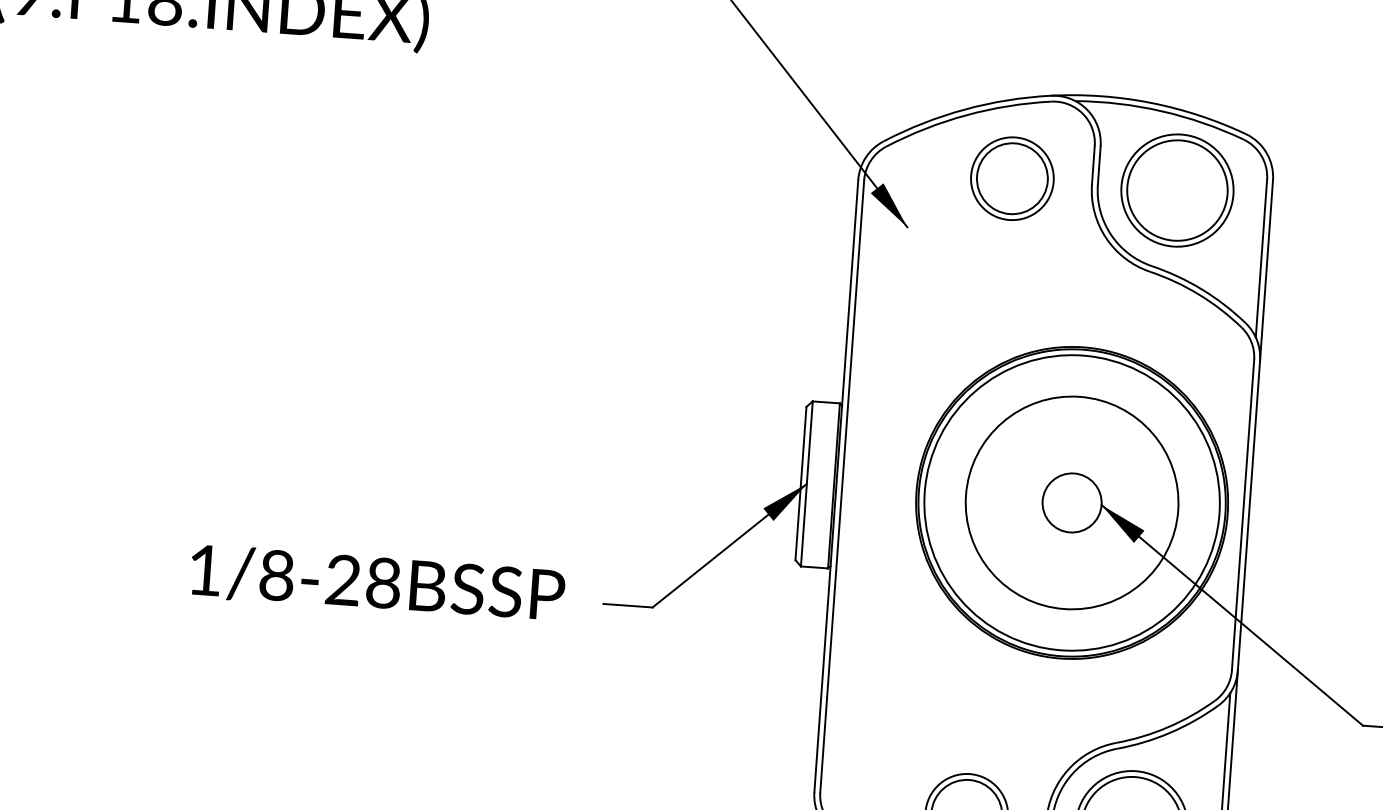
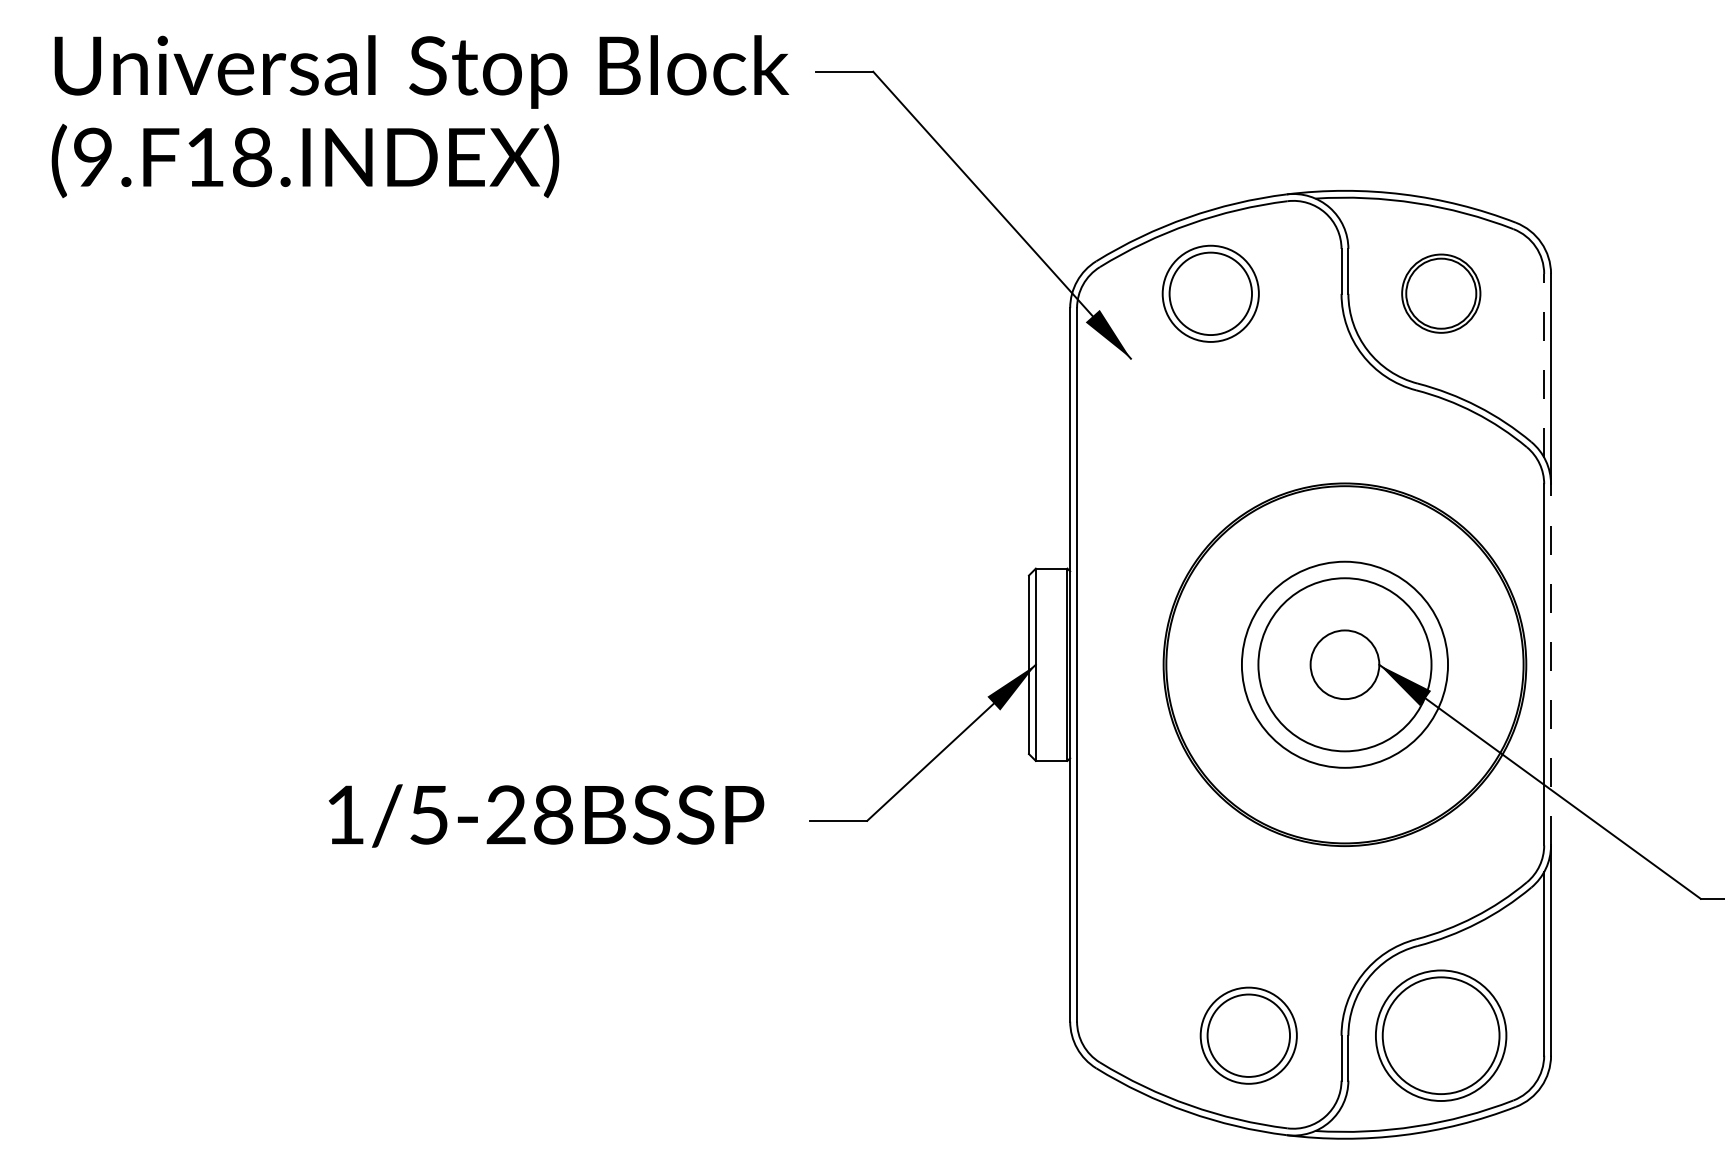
part: (1012, 178) -> (1210, 293), moved
part: (1177, 190) -> (1441, 293), size x0.6
line: (1261, 258) -> (1544, 365), solid -> dashed
circle: (1071, 502) -> (1344, 664), size x0.6
circle: (1071, 502) -> (1344, 664), size x0.7
line: (1249, 515) -> (1551, 664), solid -> dashed
text: (276, 575) -> (428, 814), 1/8-28 -> 1/5-28

